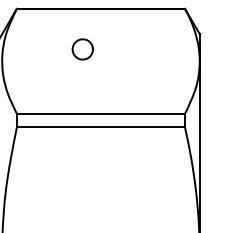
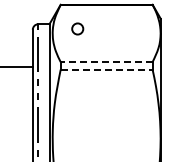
circle: (82, 48) -> (77, 28), moved
line: (100, 114) -> (106, 62), solid -> dashed
line: (100, 127) -> (106, 69), solid -> dashed

